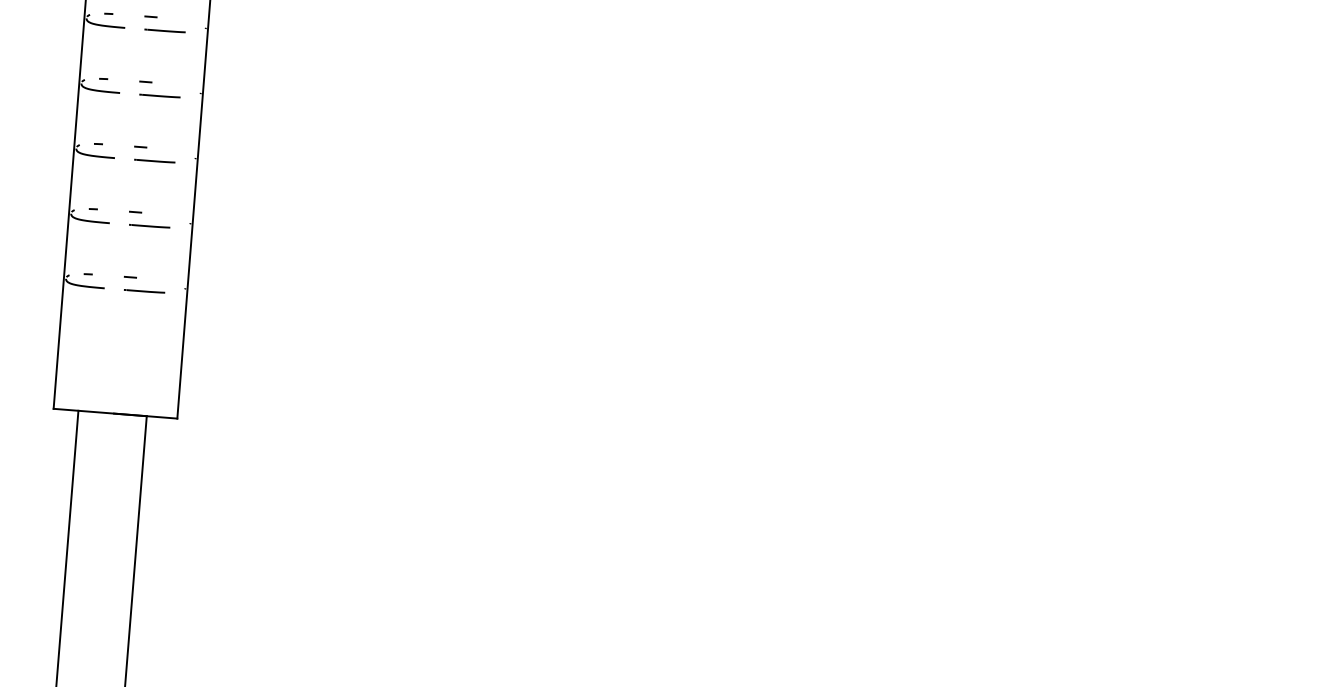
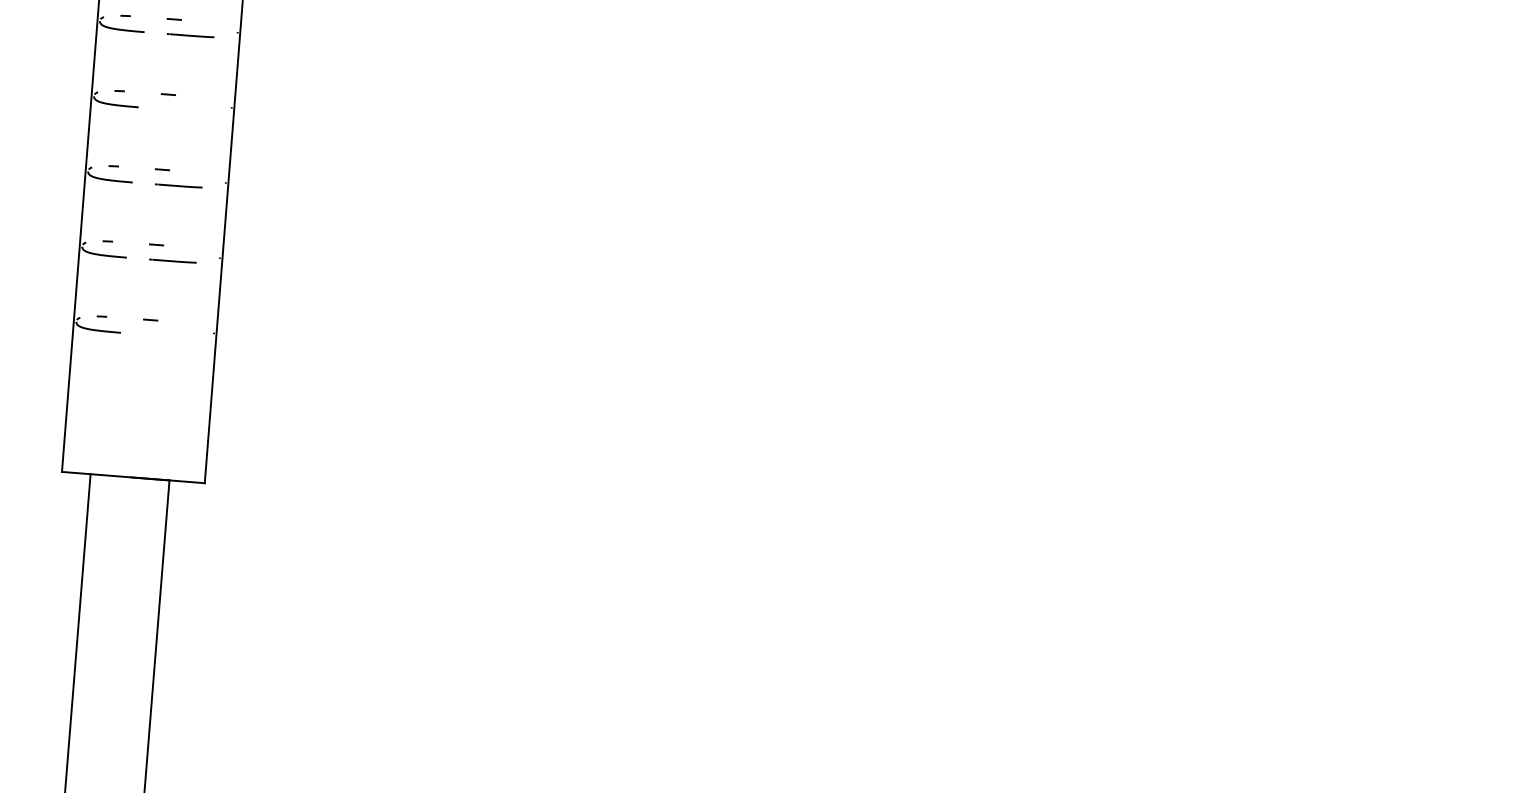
line: (159, 95) -> (184, 110), removed
line: (144, 290) -> (166, 335), removed

